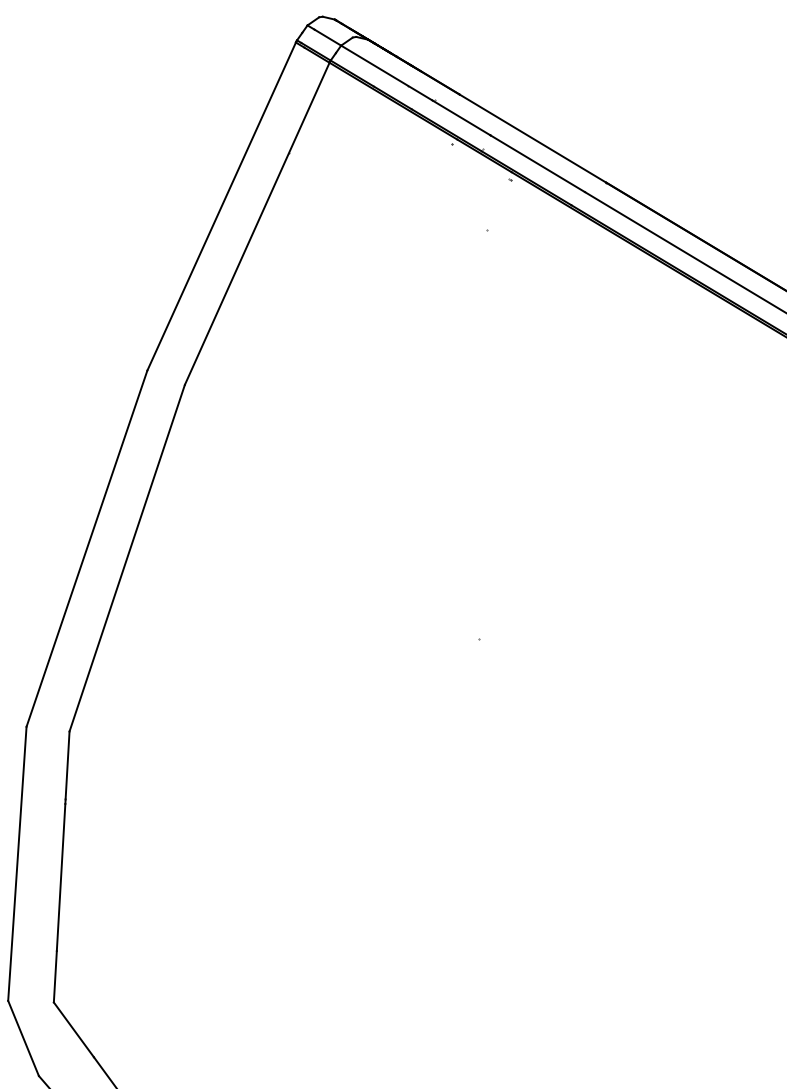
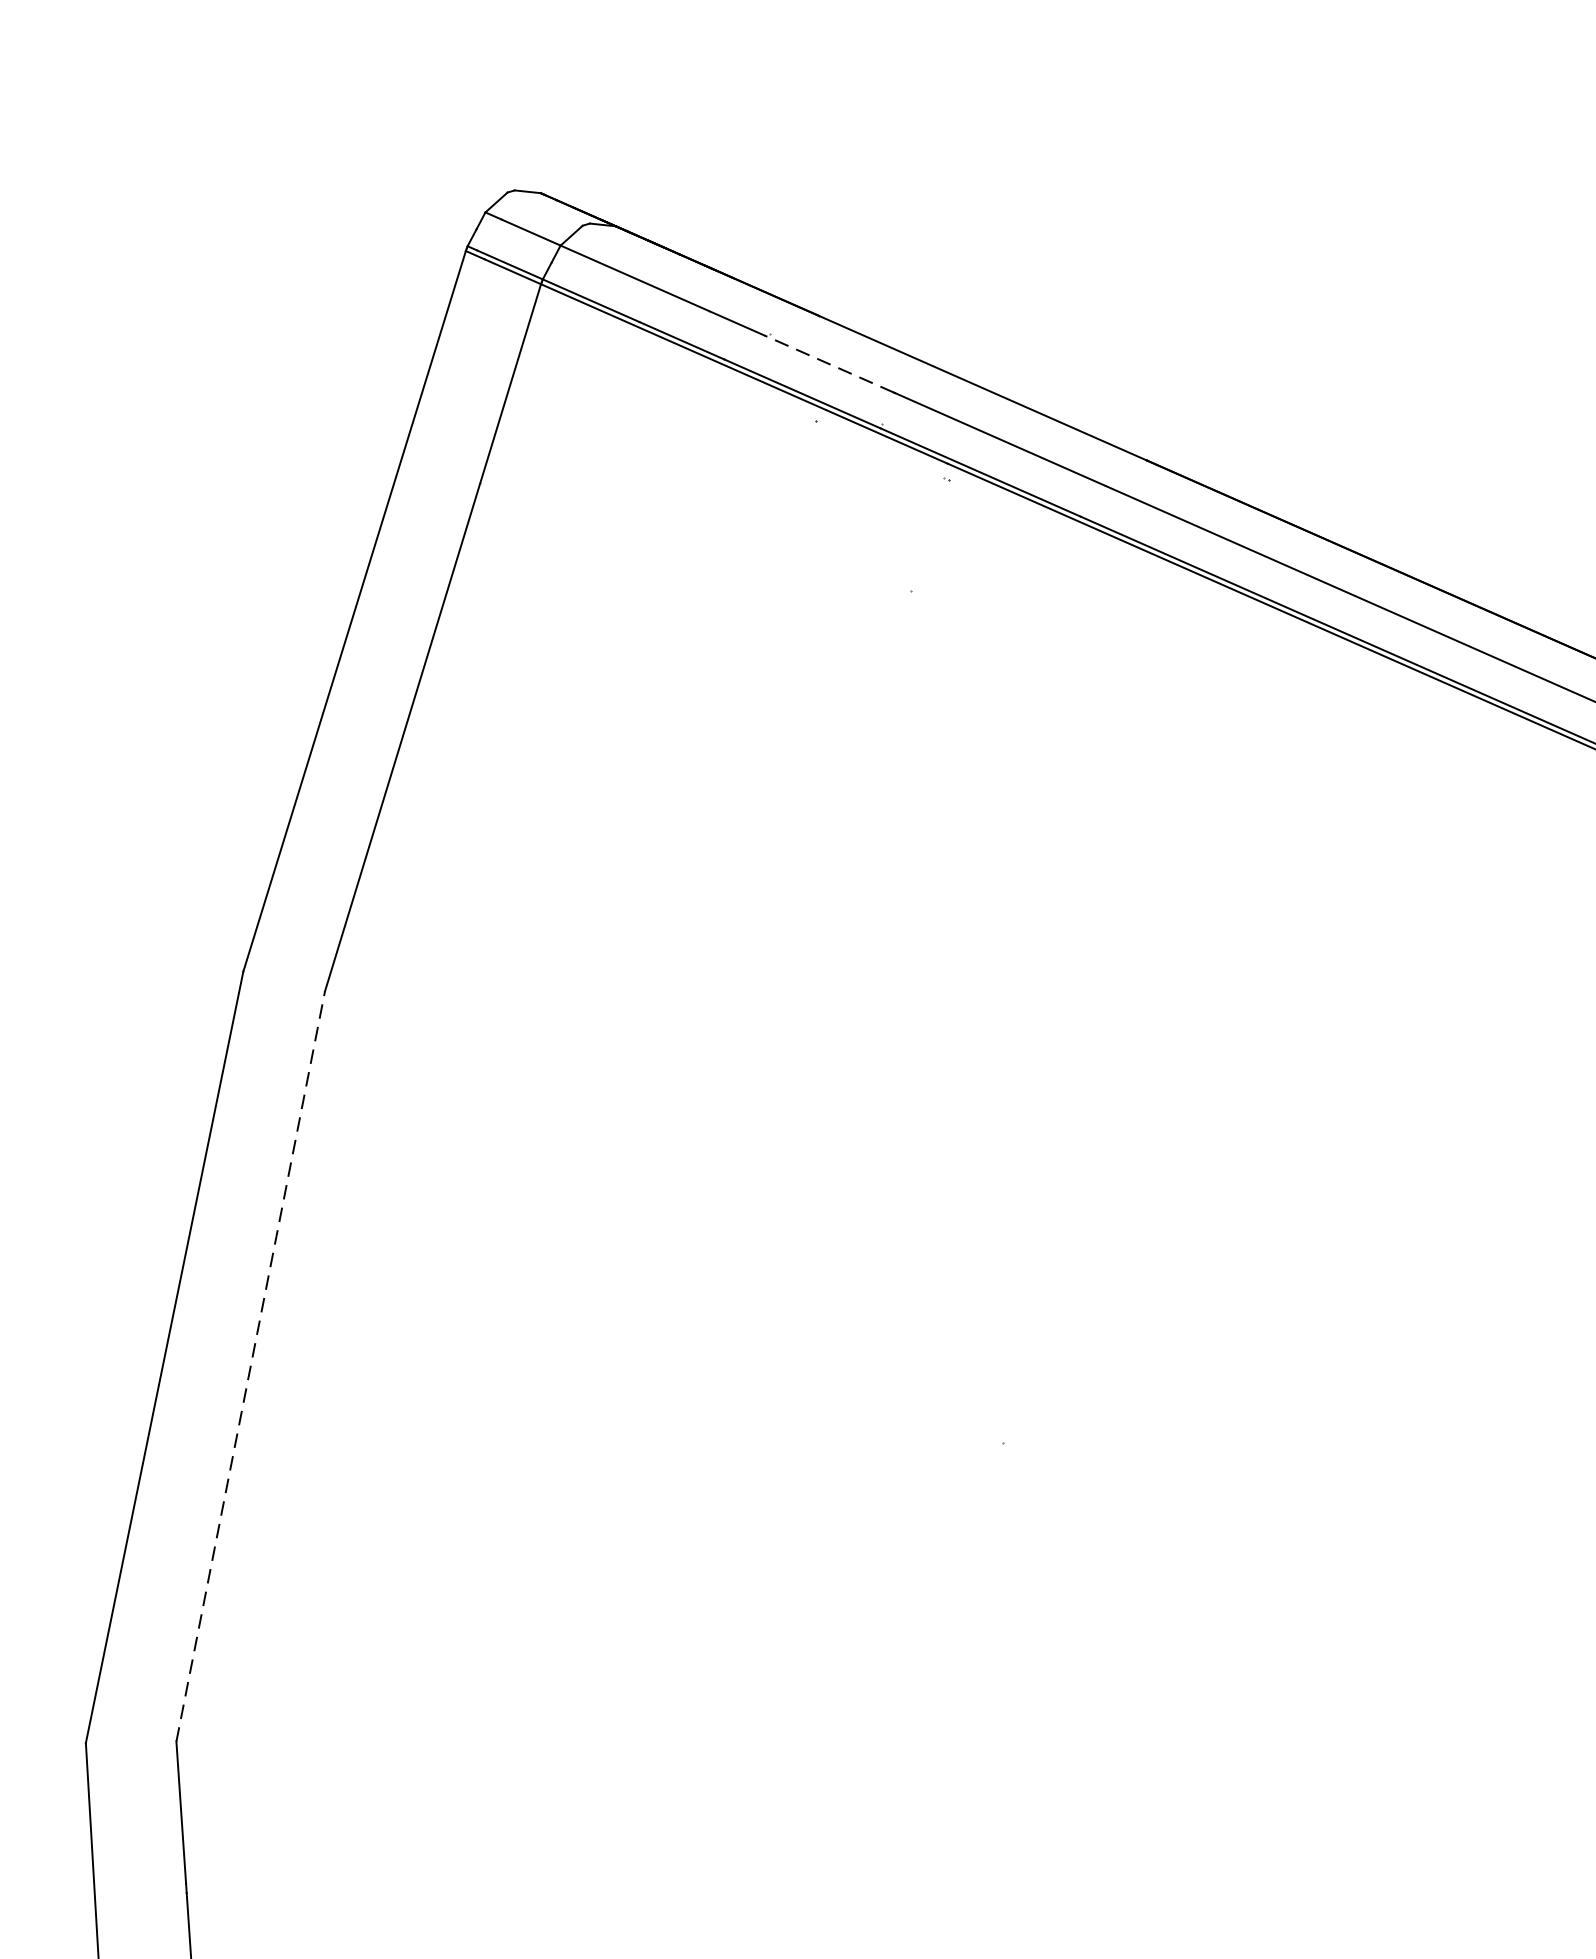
line: (461, 117) -> (829, 363), solid -> dashed
line: (127, 558) -> (251, 1366), solid -> dashed

